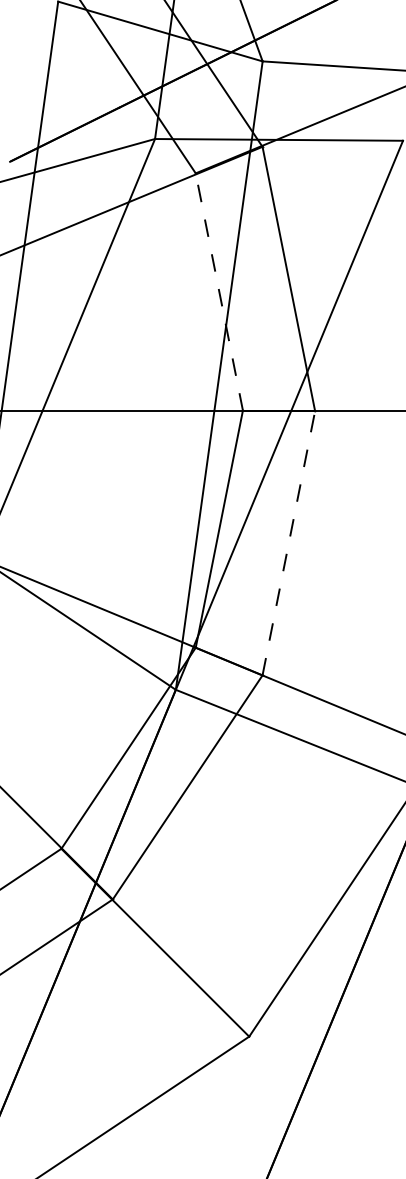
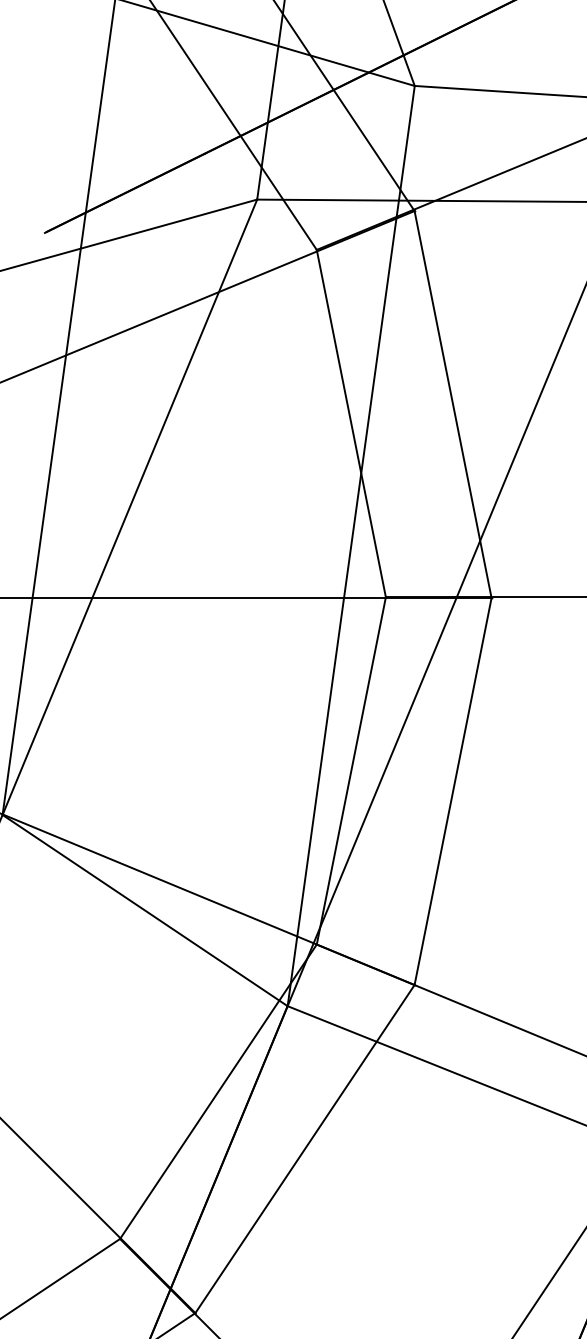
line: (219, 291) -> (351, 422), dashed -> solid
line: (288, 543) -> (452, 791), dashed -> solid

